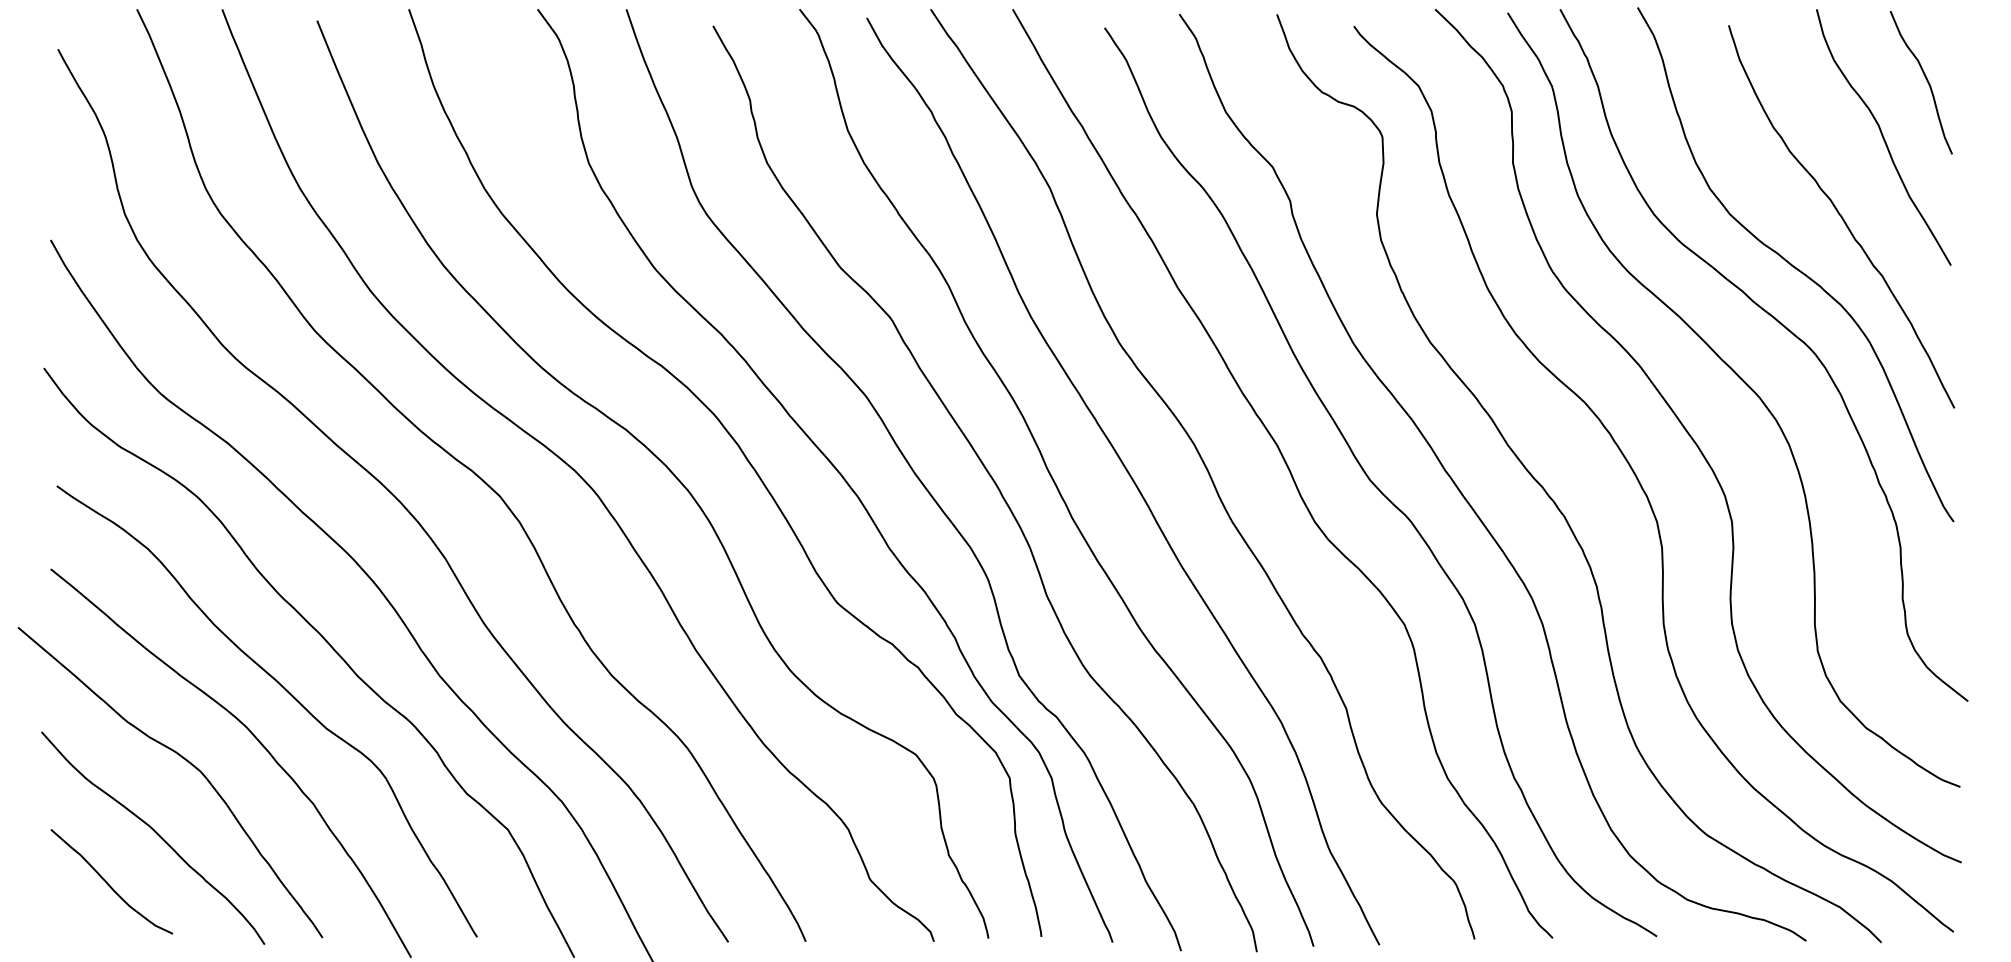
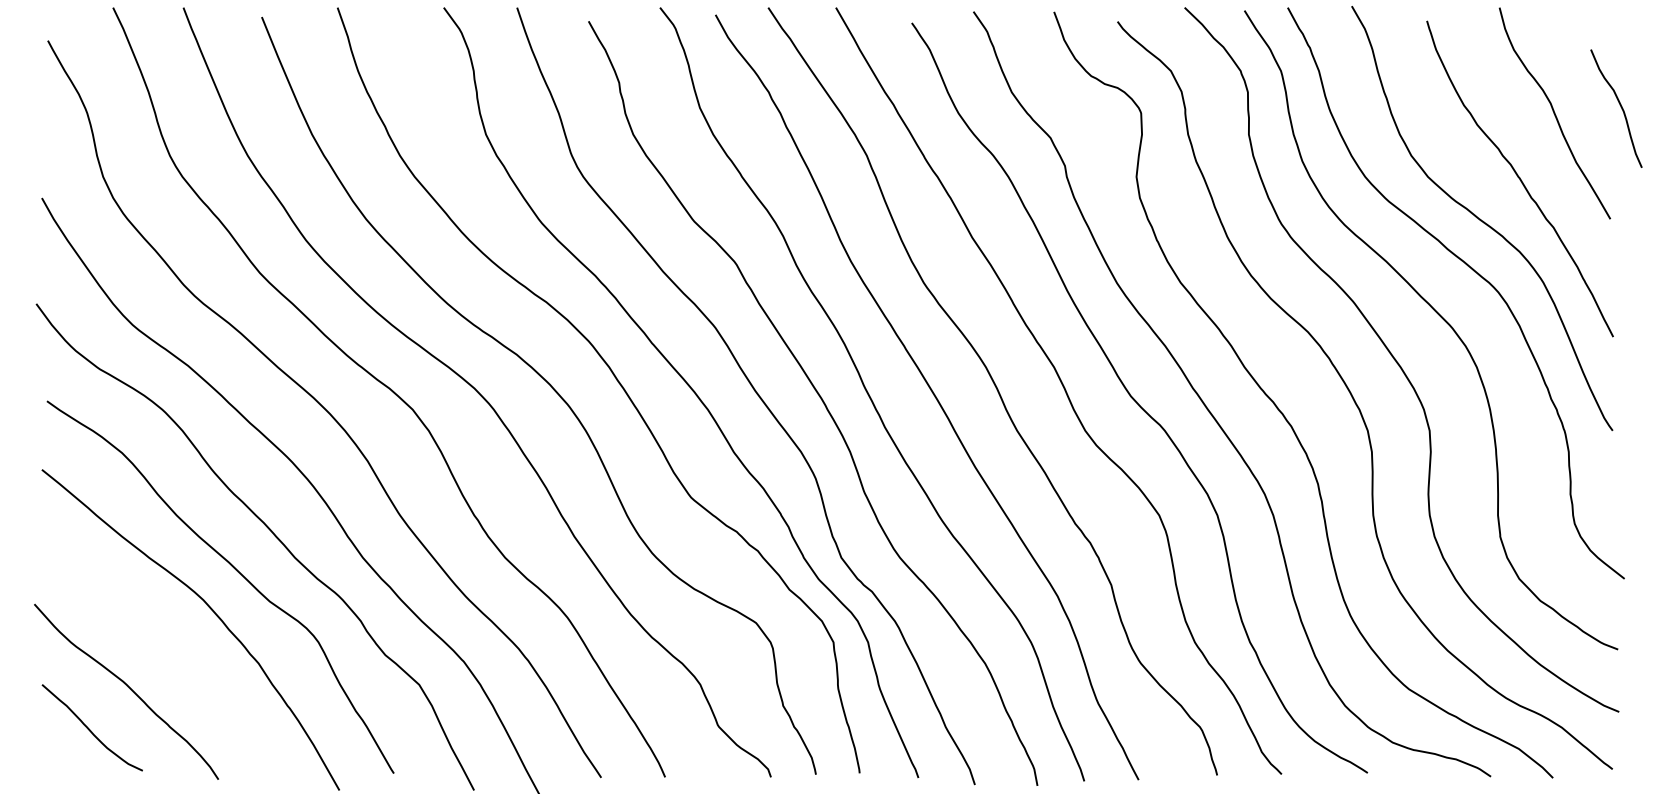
curve: (1926, 80) -> (1620, 106), moved
curve: (187, 762) -> (154, 629), removed

